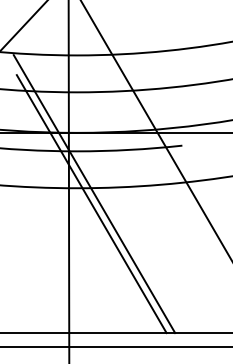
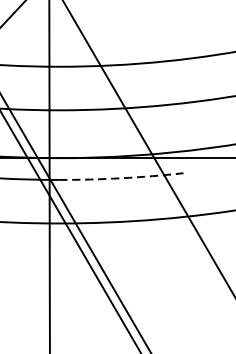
arc: (129, 149) -> (121, 177), solid -> dashed

